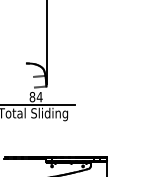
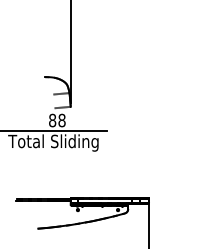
text: (39, 97) -> (61, 120), 84 -> 88

